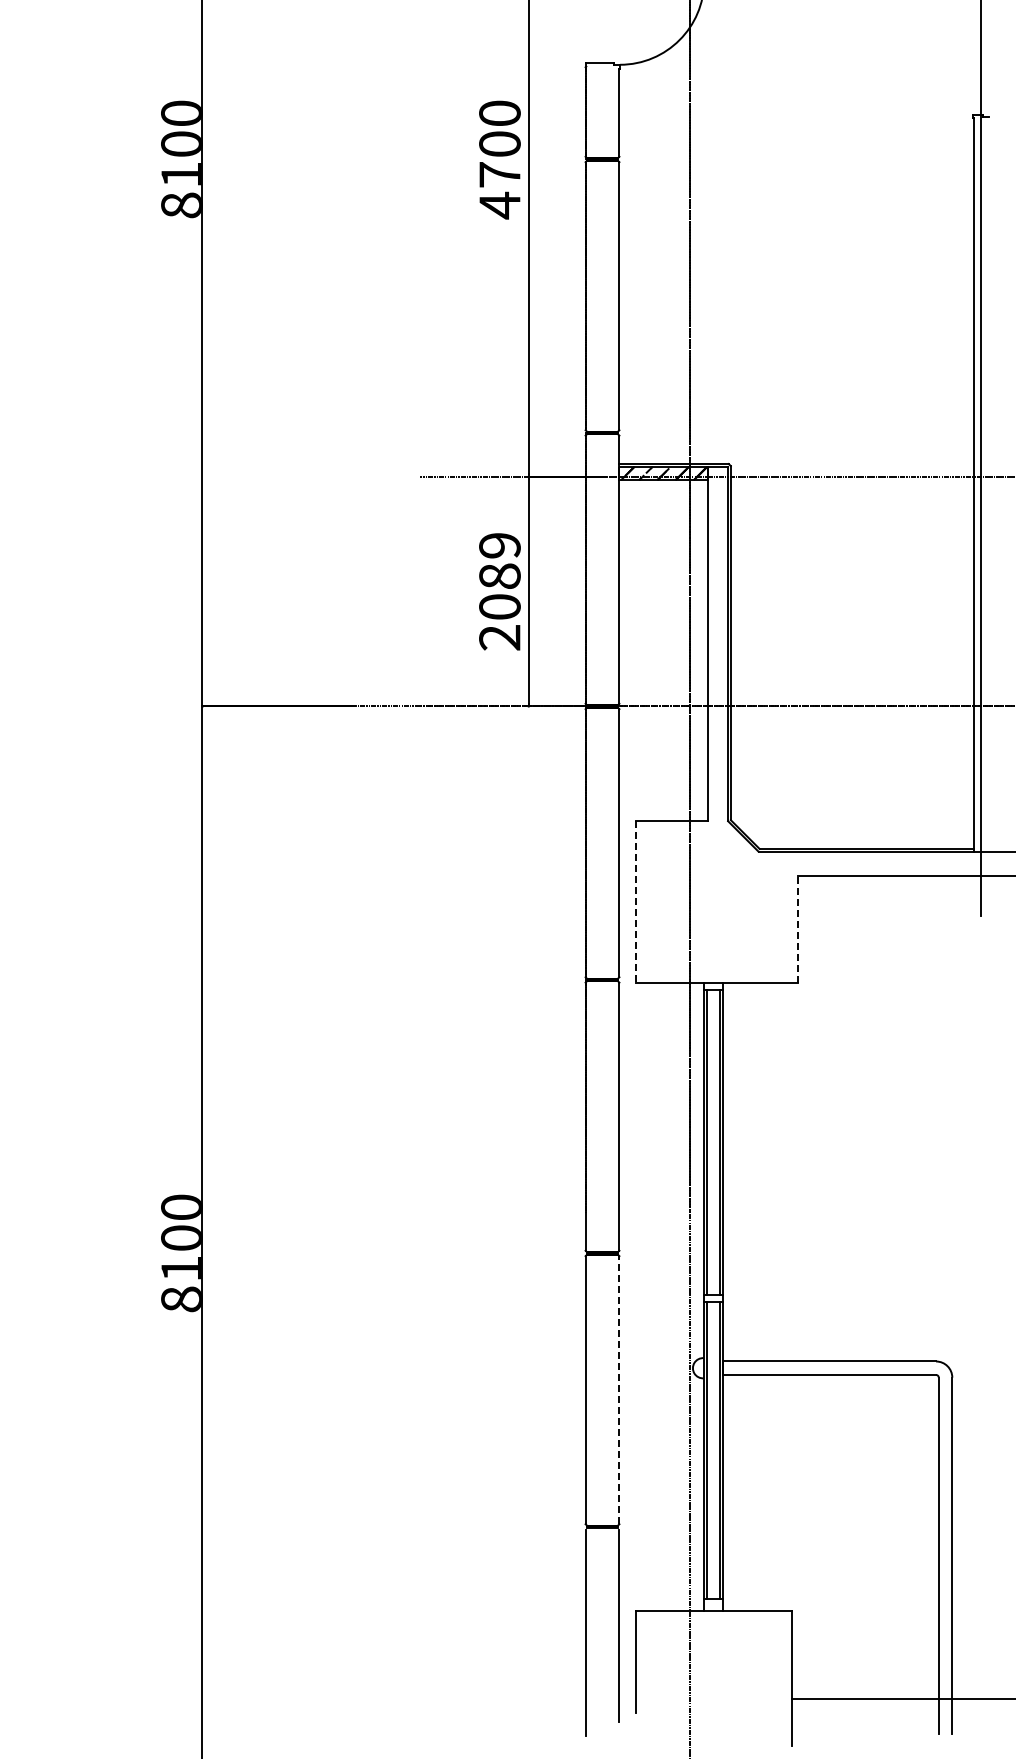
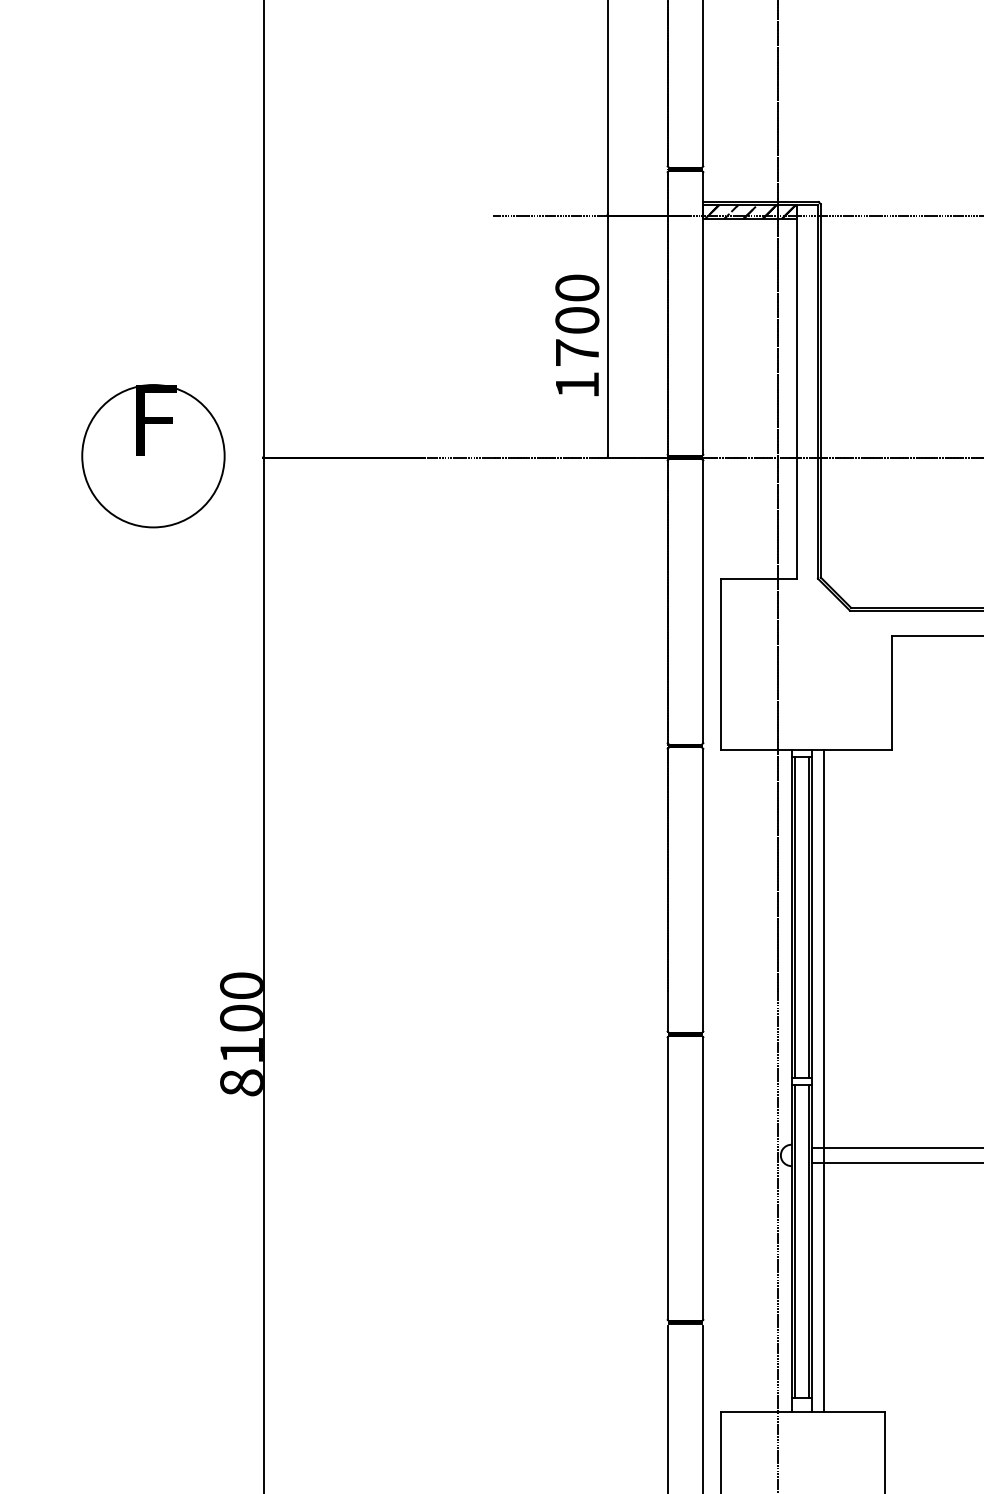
text: (499, 591) -> (576, 336), 2089 -> 1700
part: (97, 704) -> (153, 455), added
line: (636, 902) -> (721, 664), dashed -> solid
line: (798, 929) -> (892, 692), dashed -> solid
line: (733, 1297) -> (823, 1080), added
line: (619, 1389) -> (703, 1177), dashed -> solid

